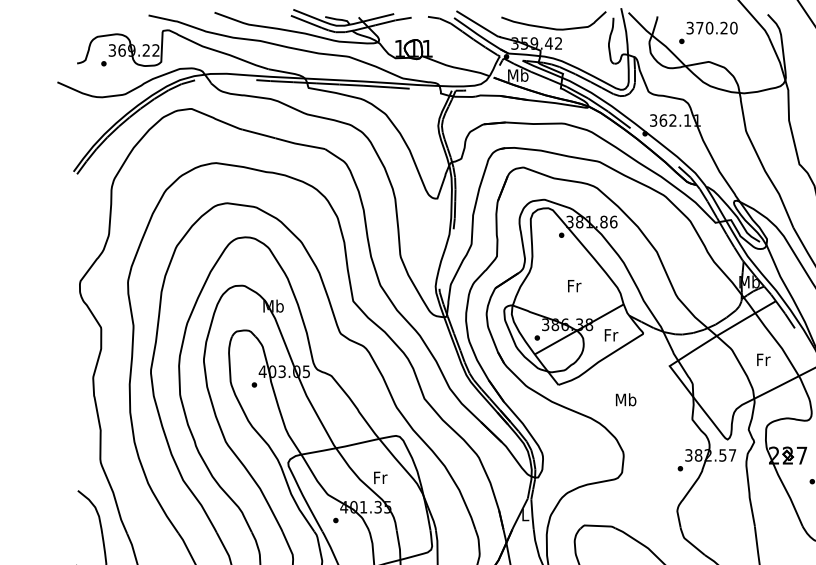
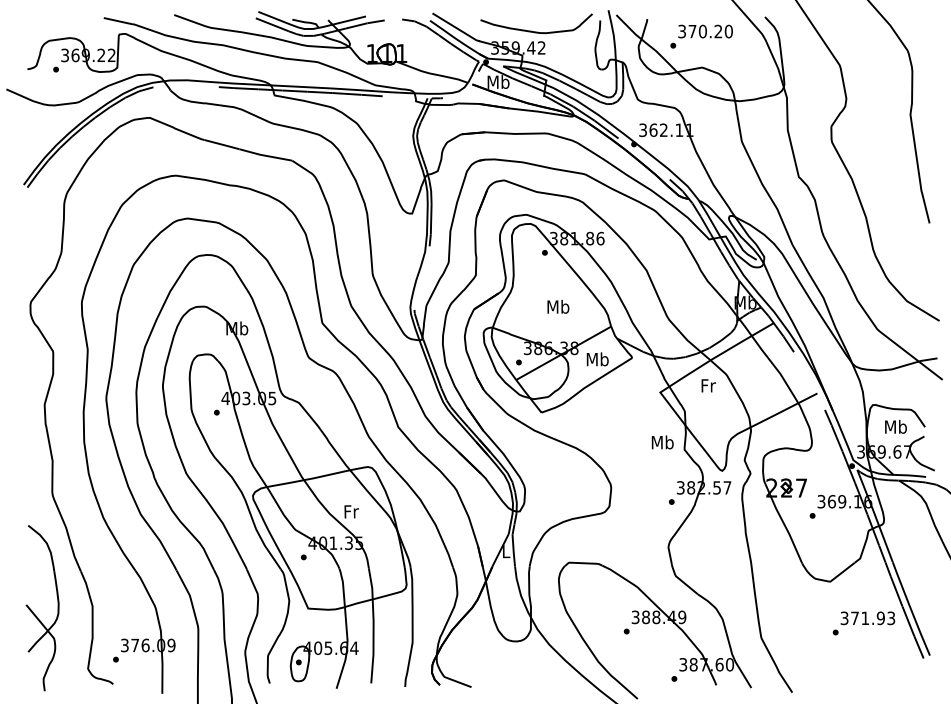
text: (574, 285) -> (558, 306), Fr -> Mb
text: (610, 335) -> (597, 359), Fr -> Mb
text: (763, 359) -> (708, 385), moved
text: (625, 399) -> (662, 442), moved

